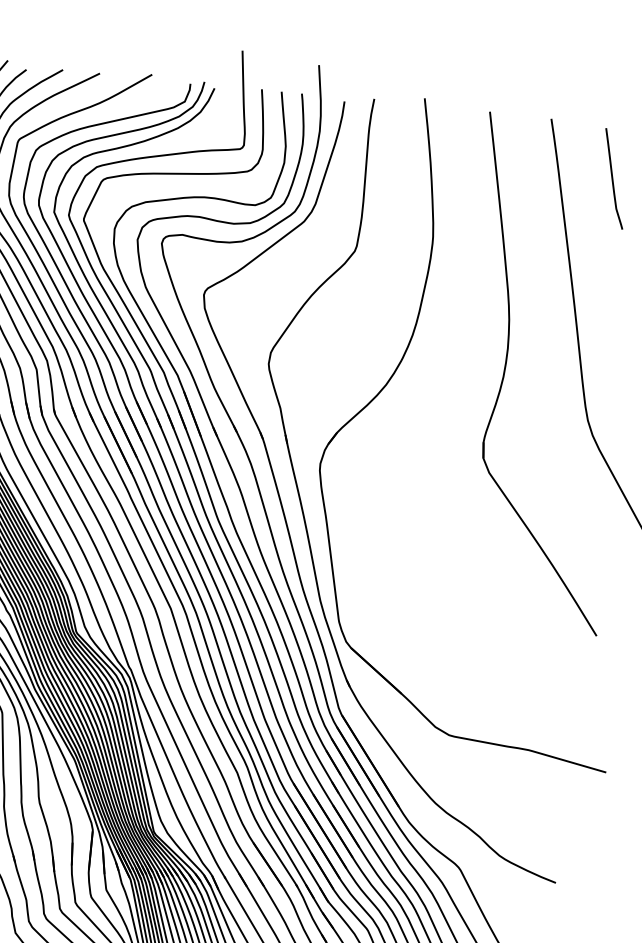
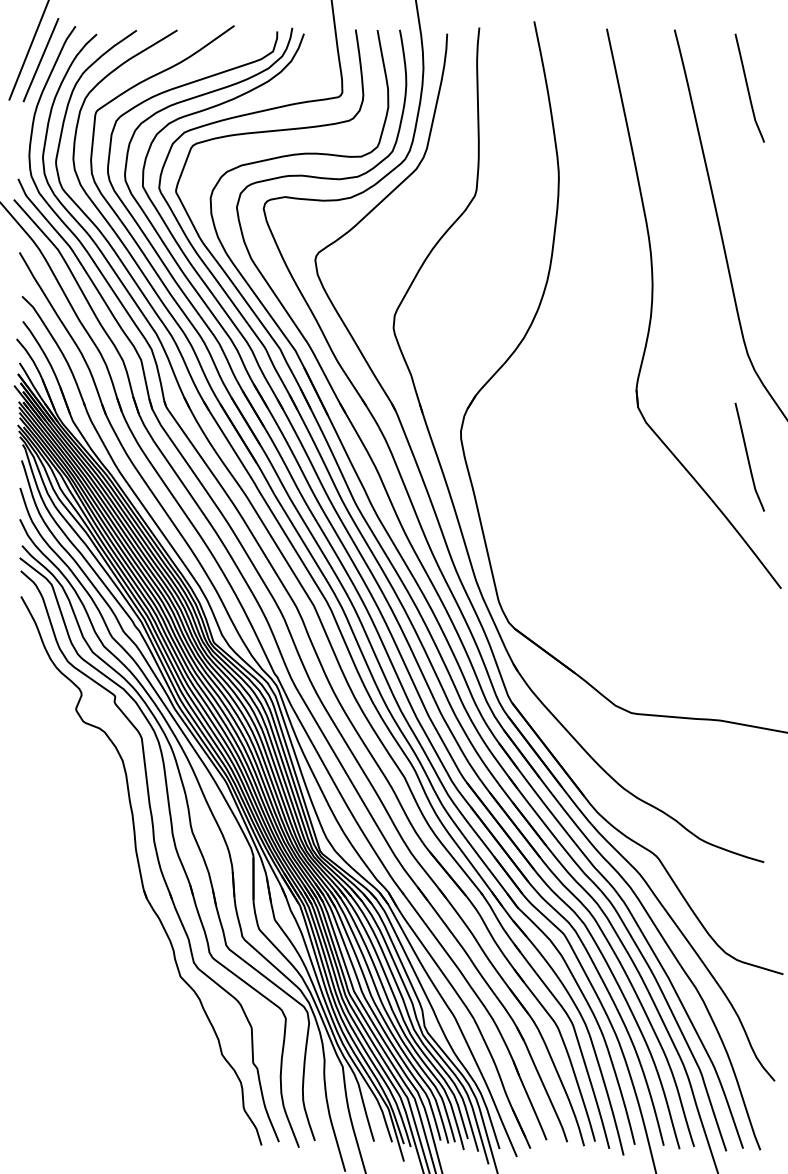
curve: (579, 513) -> (748, 456), added

